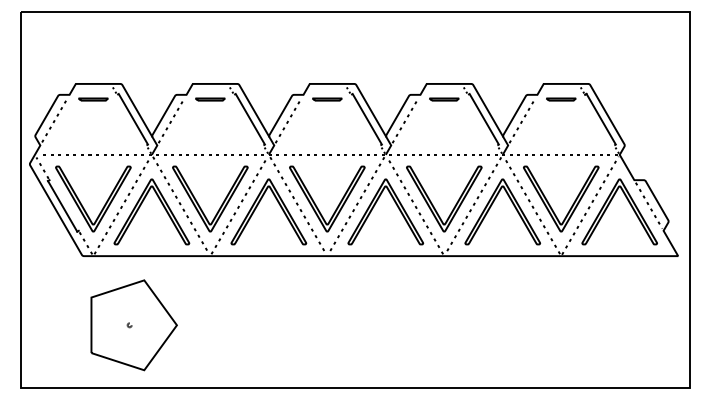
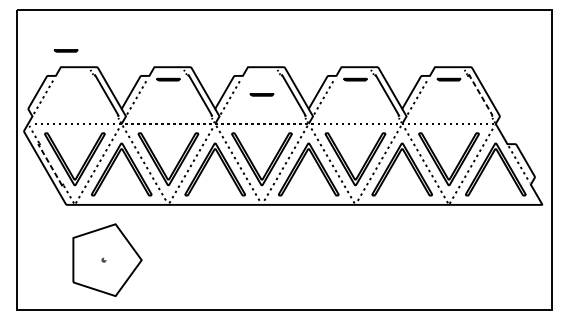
line: (93, 99) -> (66, 50), moved
line: (327, 99) -> (262, 94), moved
line: (601, 119) -> (481, 95), solid -> dashed
line: (62, 205) -> (50, 164), solid -> dashed

